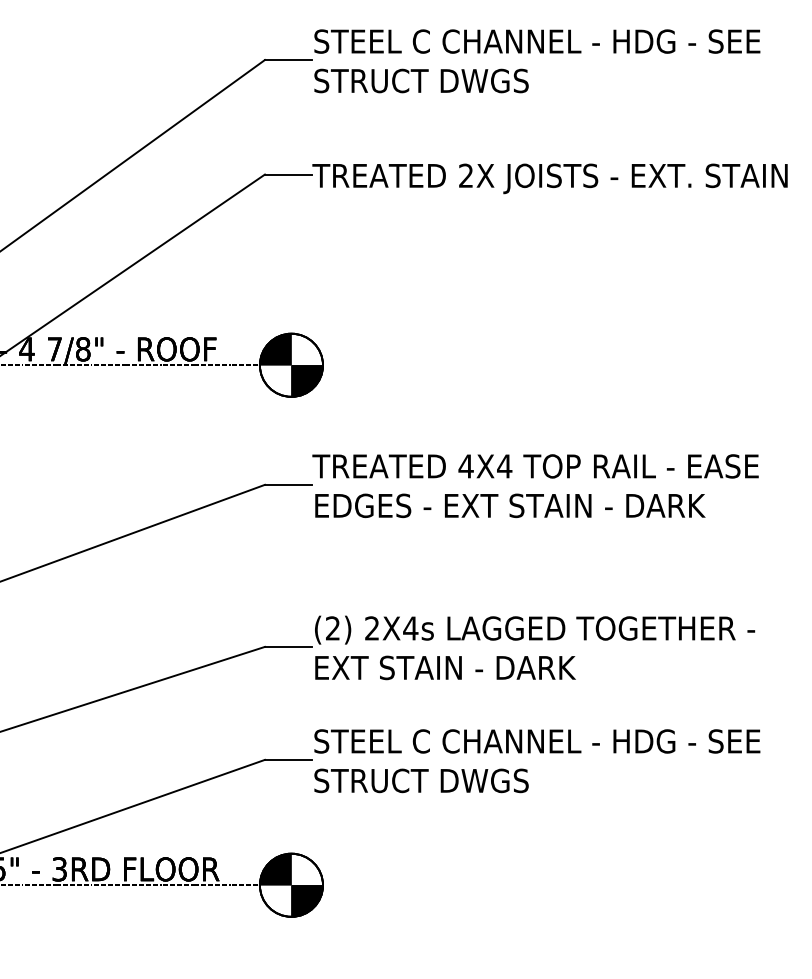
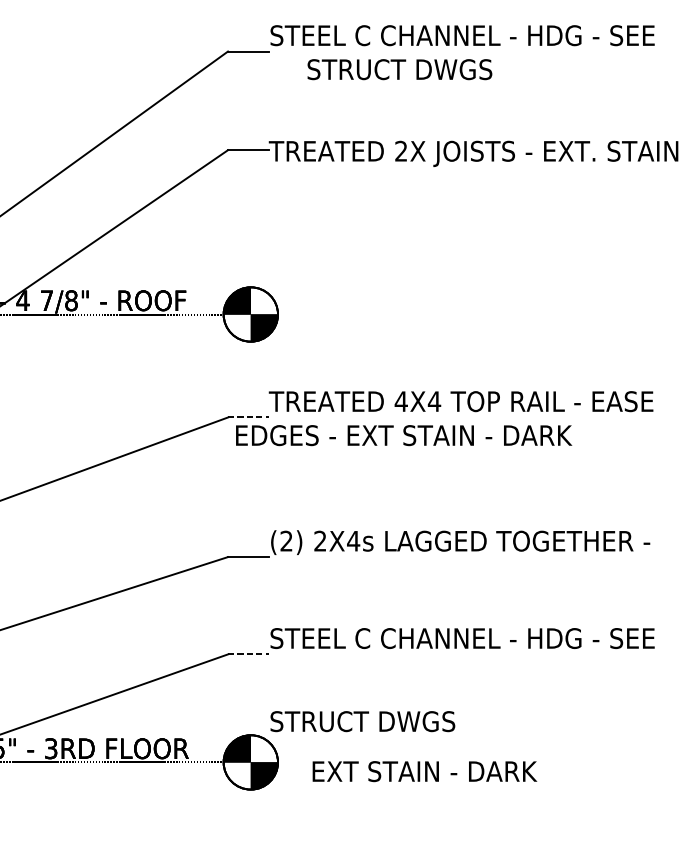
text: (421, 80) -> (399, 69), moved
line: (288, 484) -> (248, 417), solid -> dashed
text: (510, 505) -> (404, 435), moved
text: (445, 667) -> (424, 771), moved
line: (288, 759) -> (248, 654), solid -> dashed
text: (421, 780) -> (362, 721), moved

